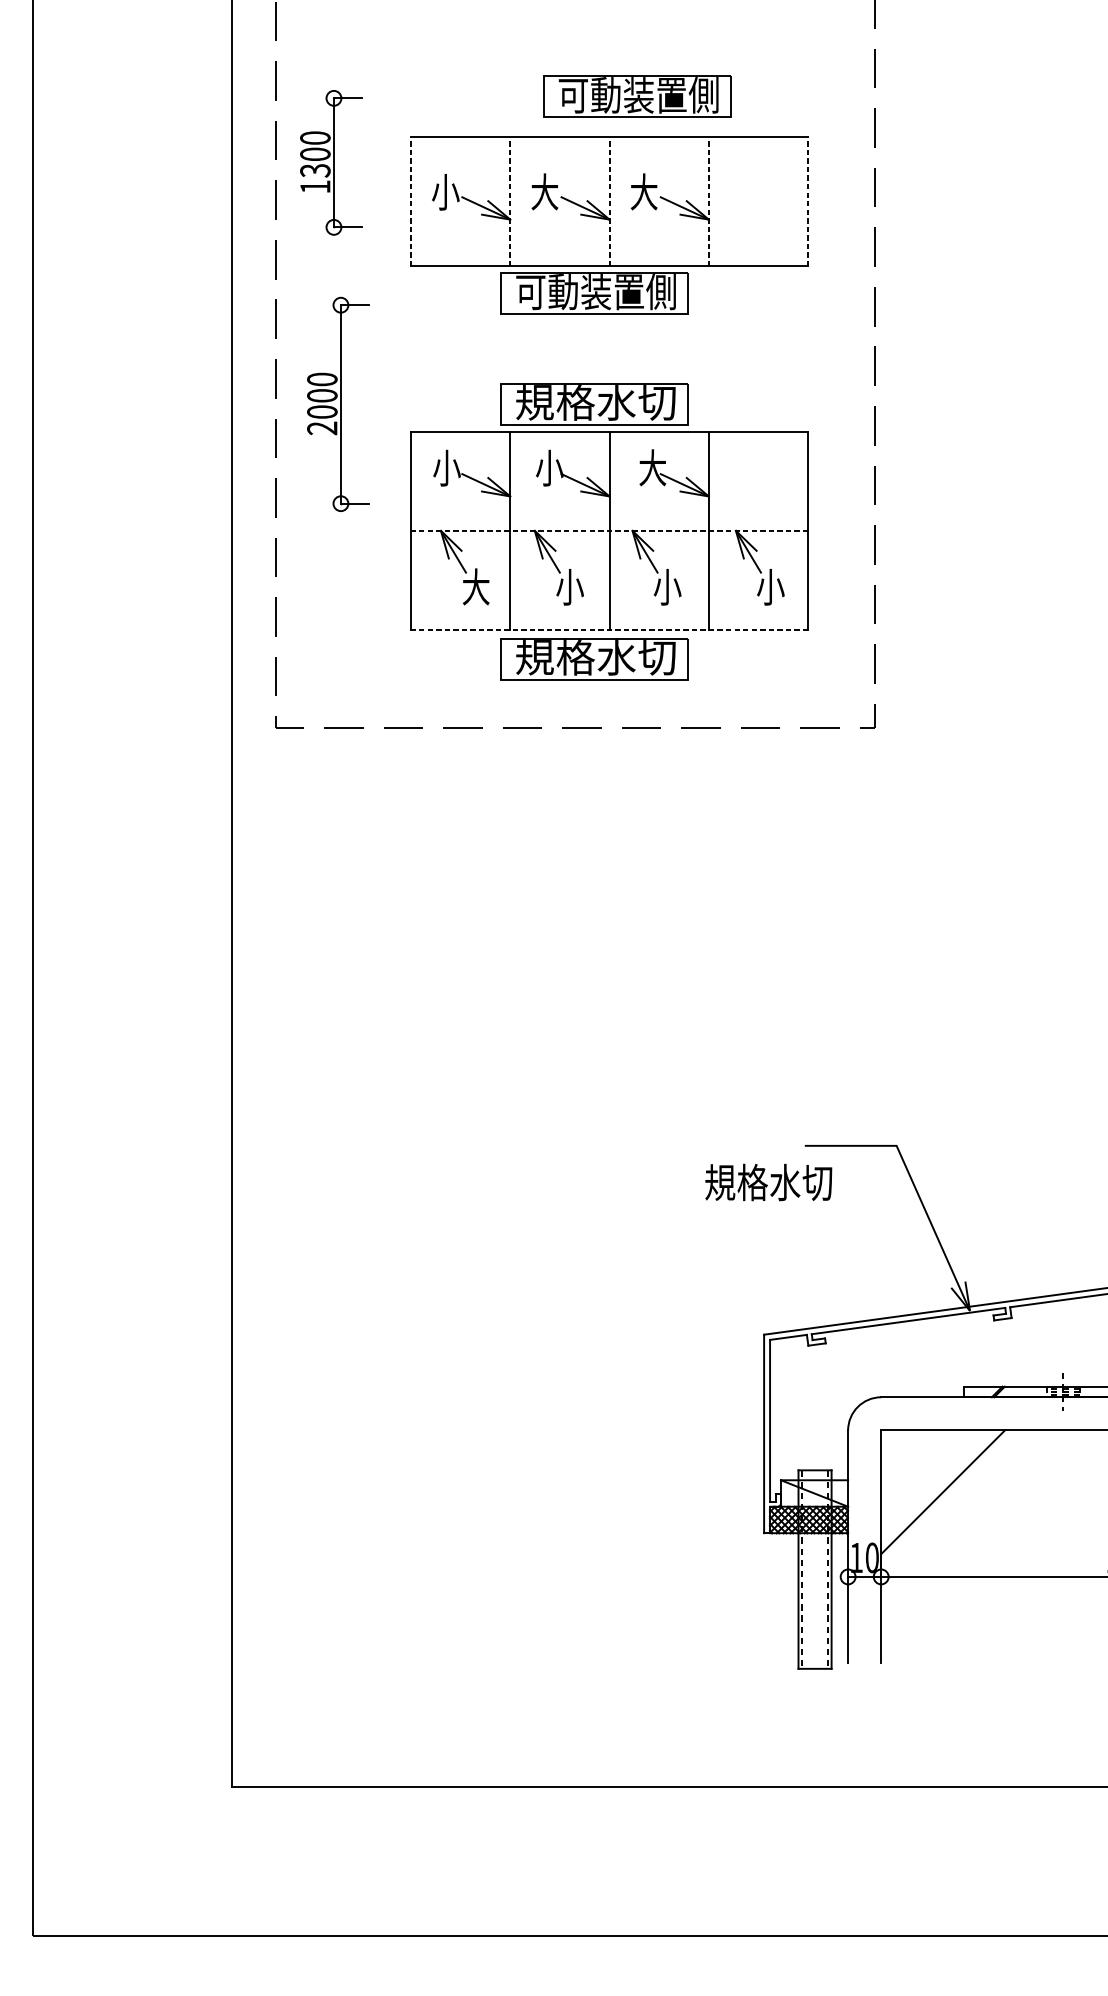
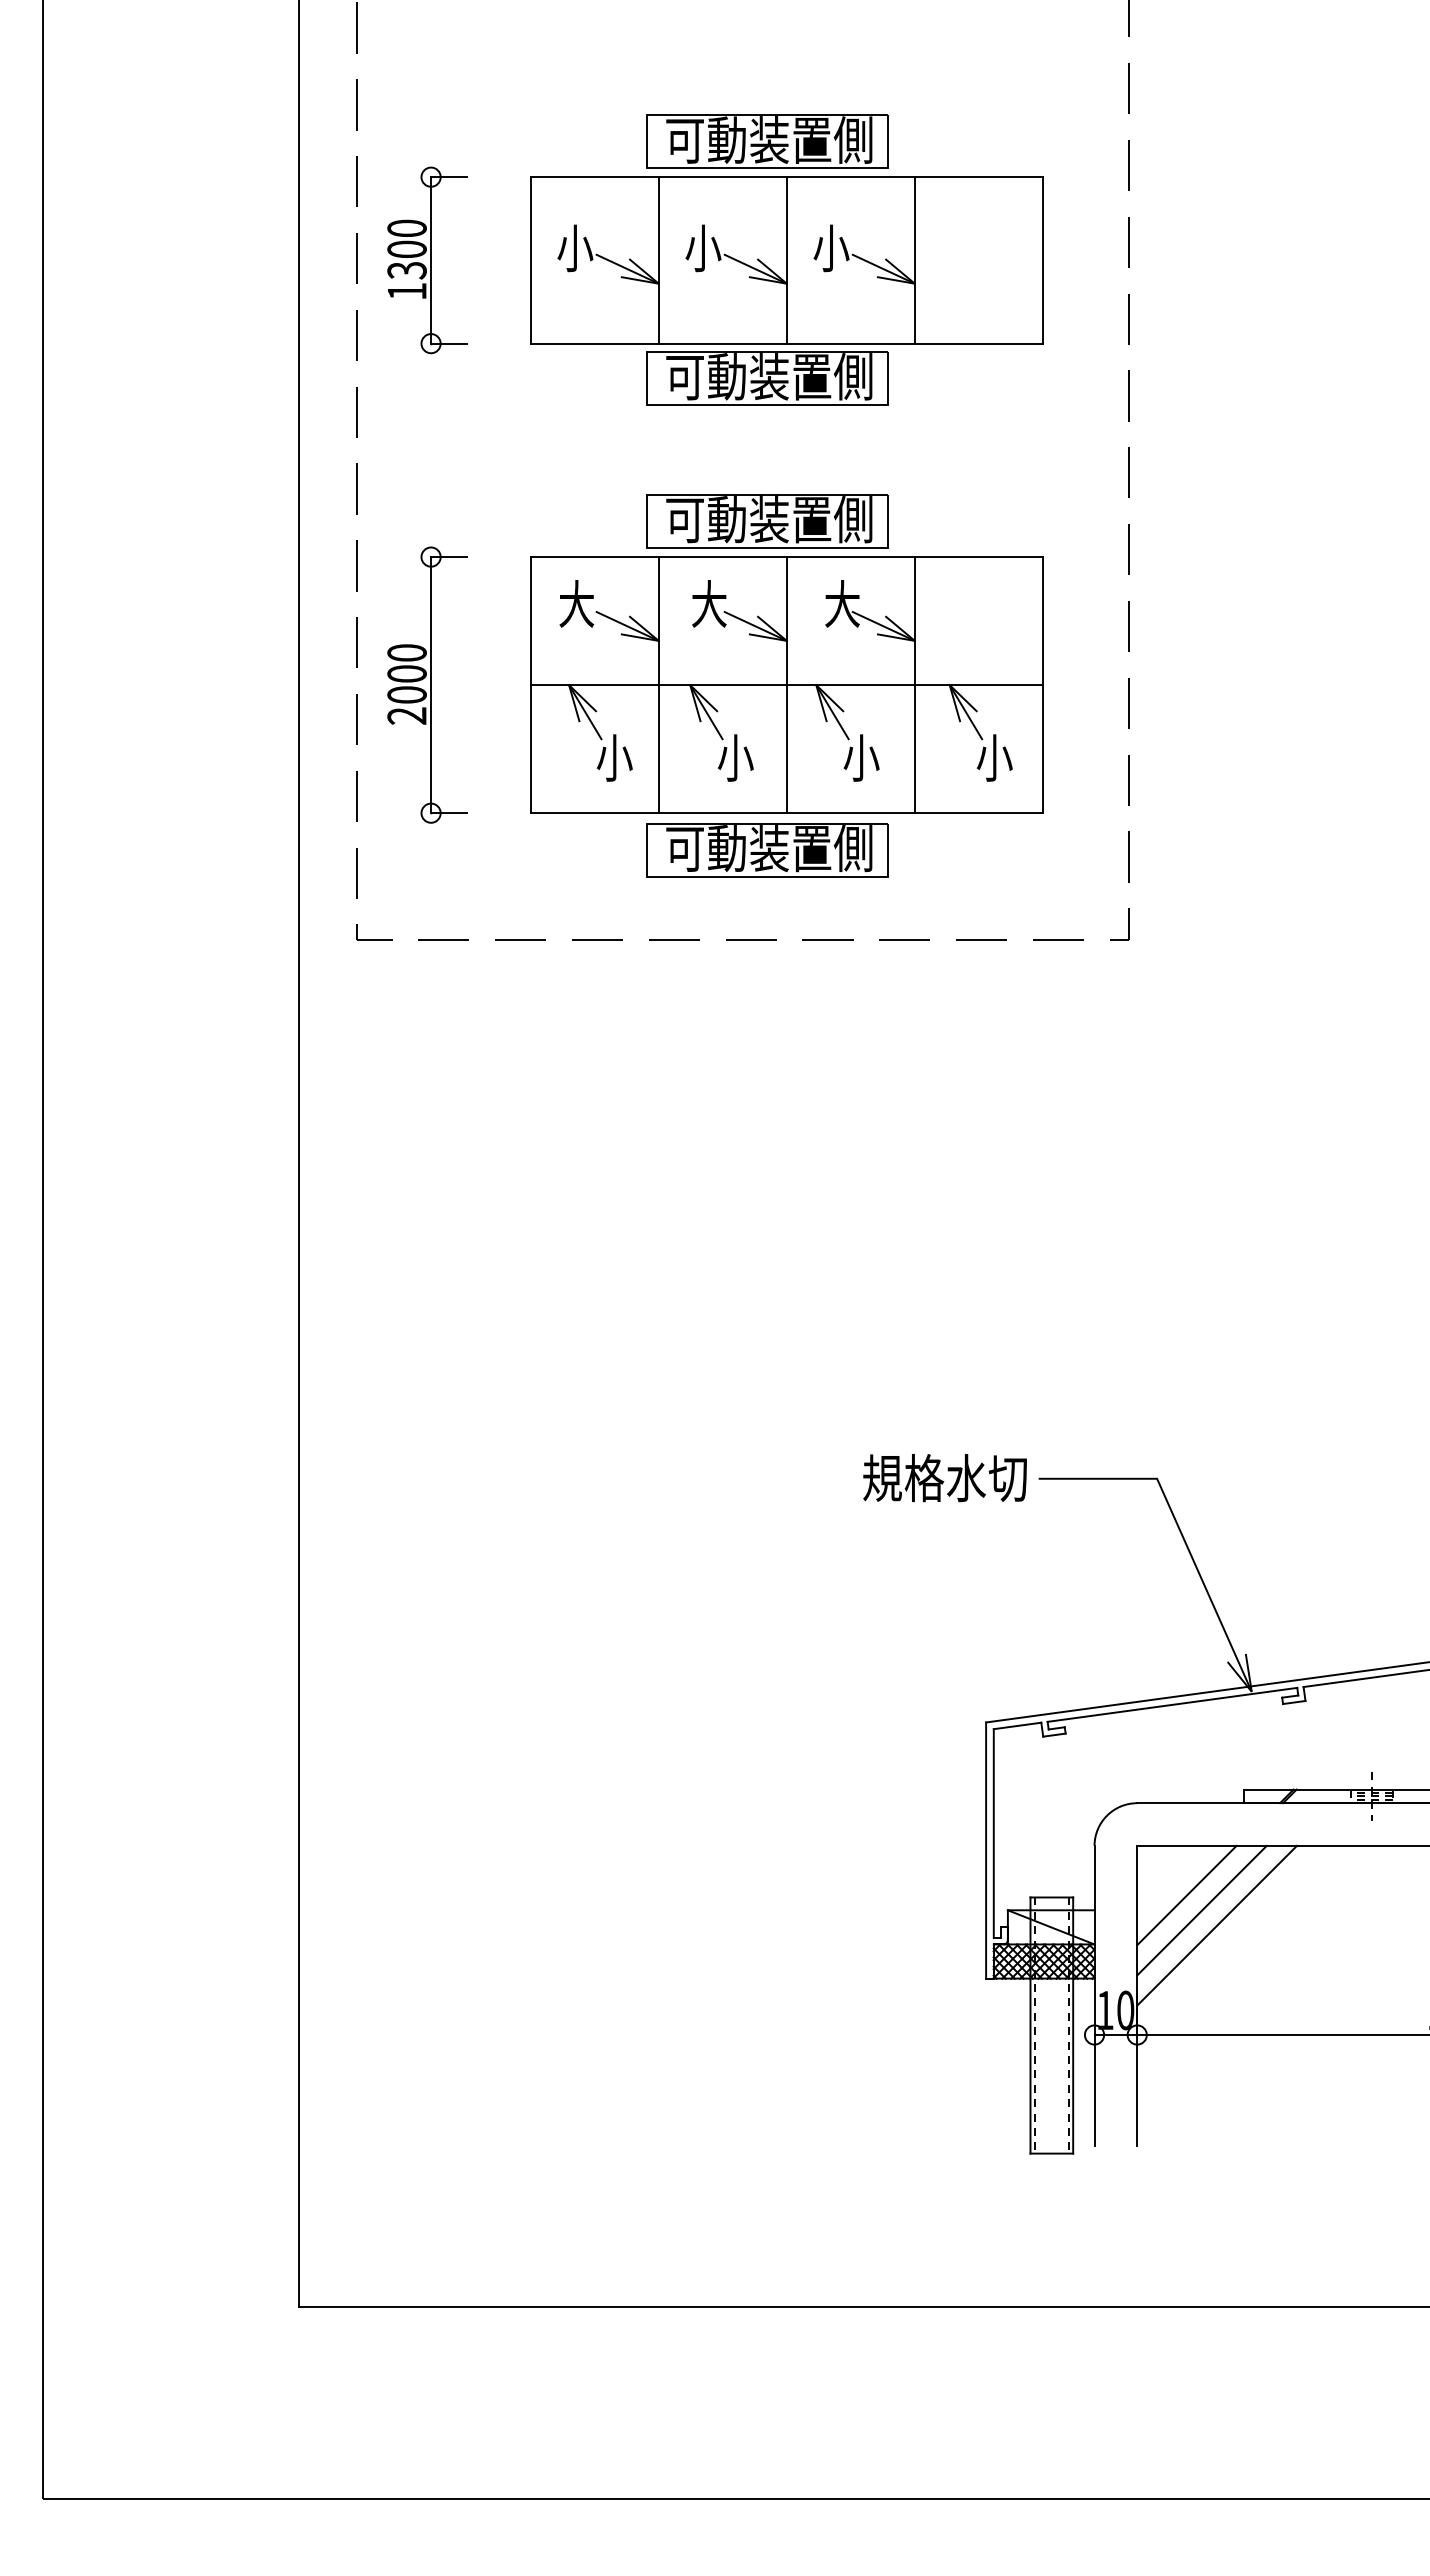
part: (637, 96) -> (767, 141), moved
part: (331, 162) -> (427, 260), moved
text: (545, 192) -> (703, 248), 大 -> 小
text: (644, 192) -> (831, 248), 大 -> 小
line: (411, 200) -> (530, 259), dashed -> solid
line: (510, 200) -> (658, 259), dashed -> solid
line: (609, 200) -> (786, 259), dashed -> solid
line: (708, 200) -> (914, 259), dashed -> solid
line: (807, 200) -> (1042, 259), dashed -> solid
text: (596, 402) -> (769, 519), 規格水切 -> 可動装置側
part: (338, 403) -> (427, 684), moved
text: (446, 468) -> (576, 604), 小 -> 大
text: (549, 468) -> (709, 604), 小 -> 大
line: (609, 531) -> (786, 685), dashed -> solid
text: (476, 586) -> (614, 757), 大 -> 小
line: (609, 630) -> (786, 813), dashed -> solid
text: (596, 657) -> (769, 848), 規格水切 -> 可動装置側
text: (768, 1182) -> (944, 1478), moved
line: (919, 1468) -> (1186, 1895), added
line: (931, 1480) -> (1201, 1910), added

